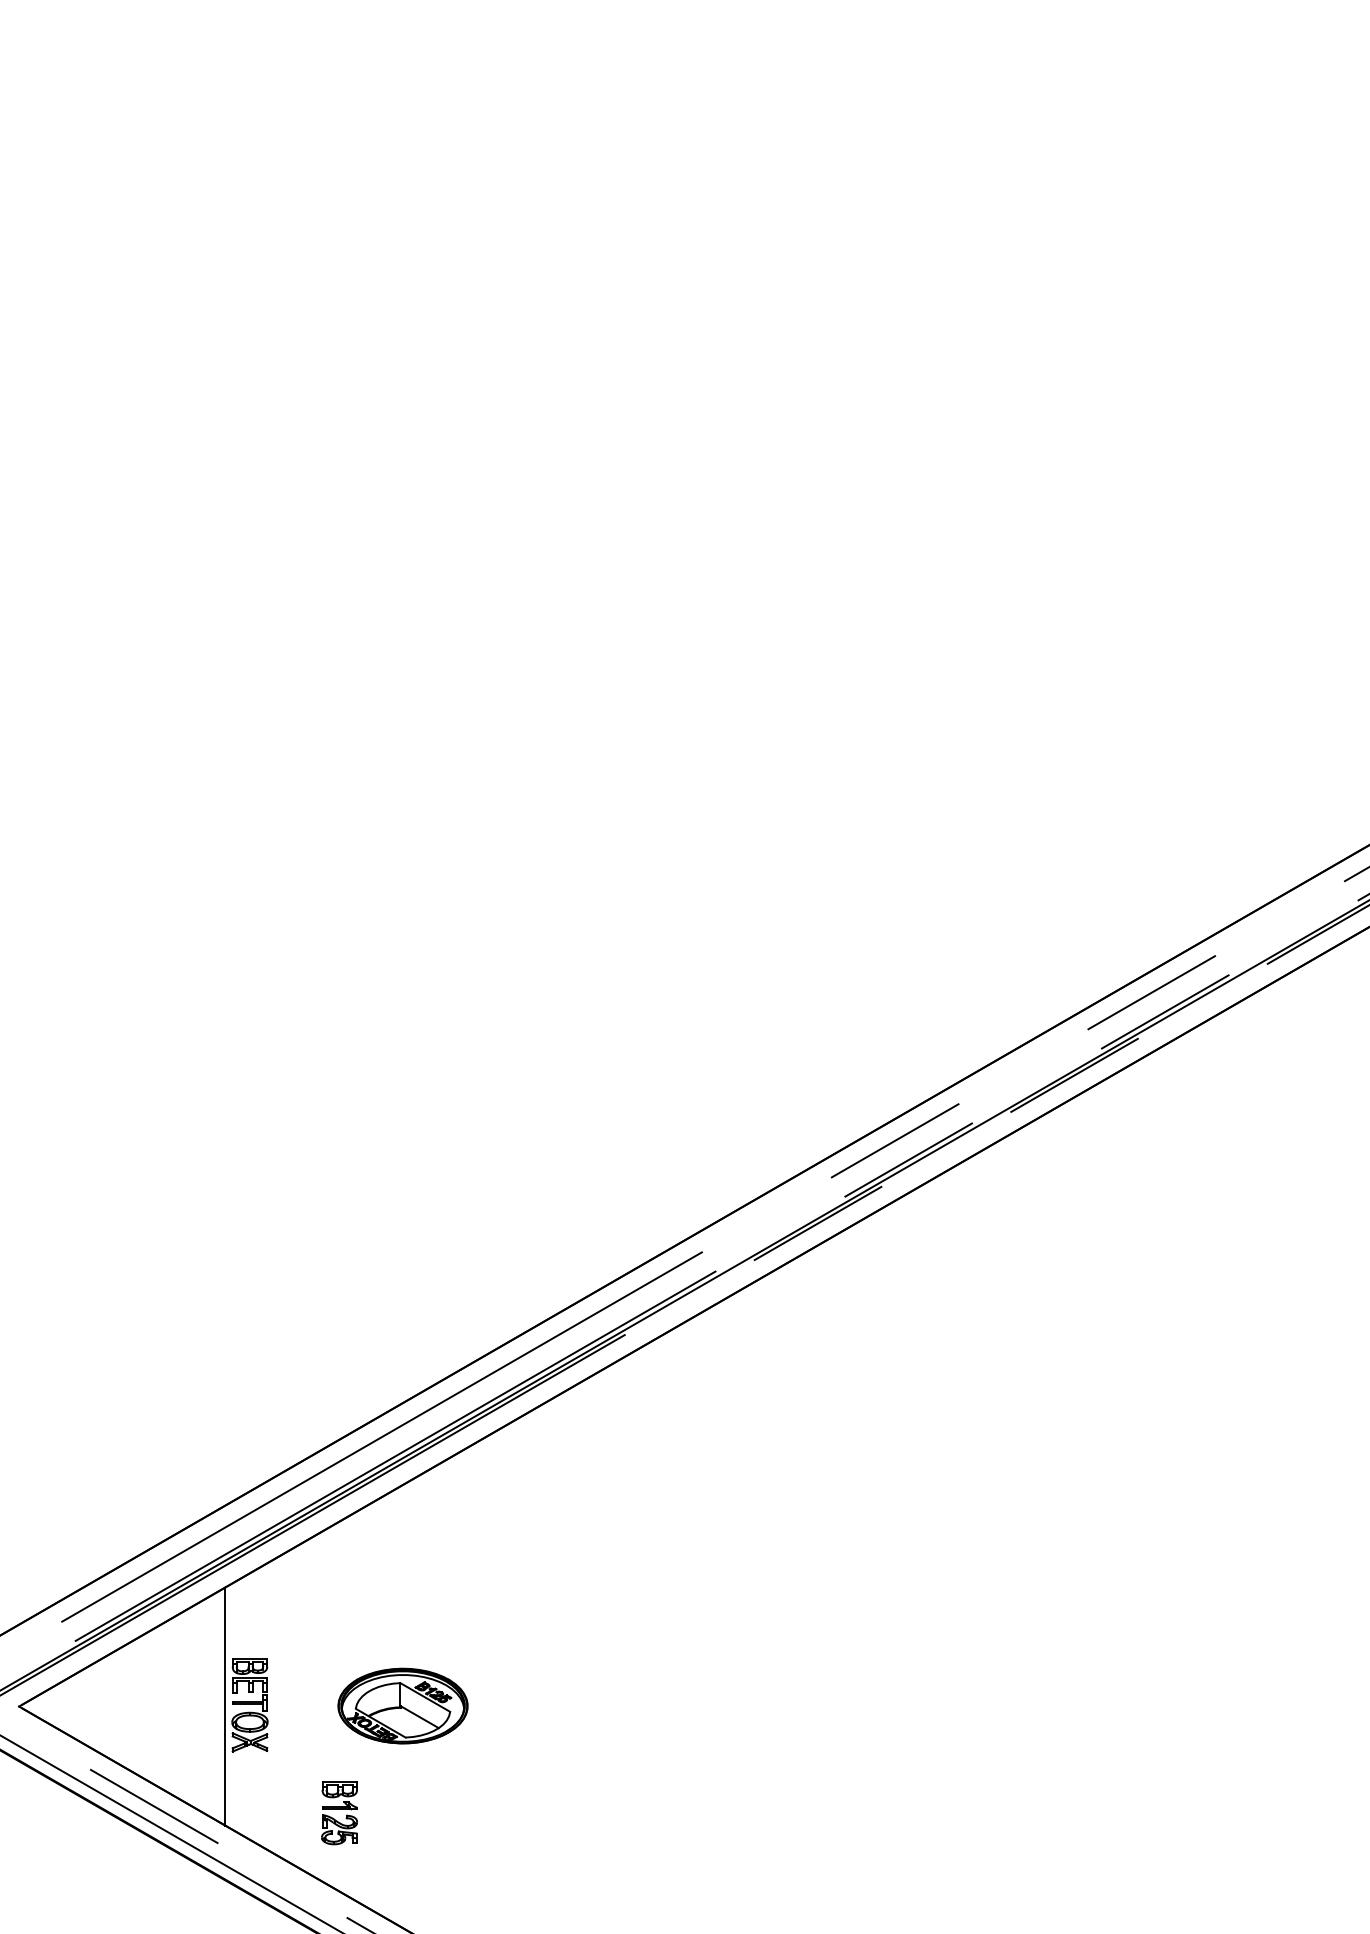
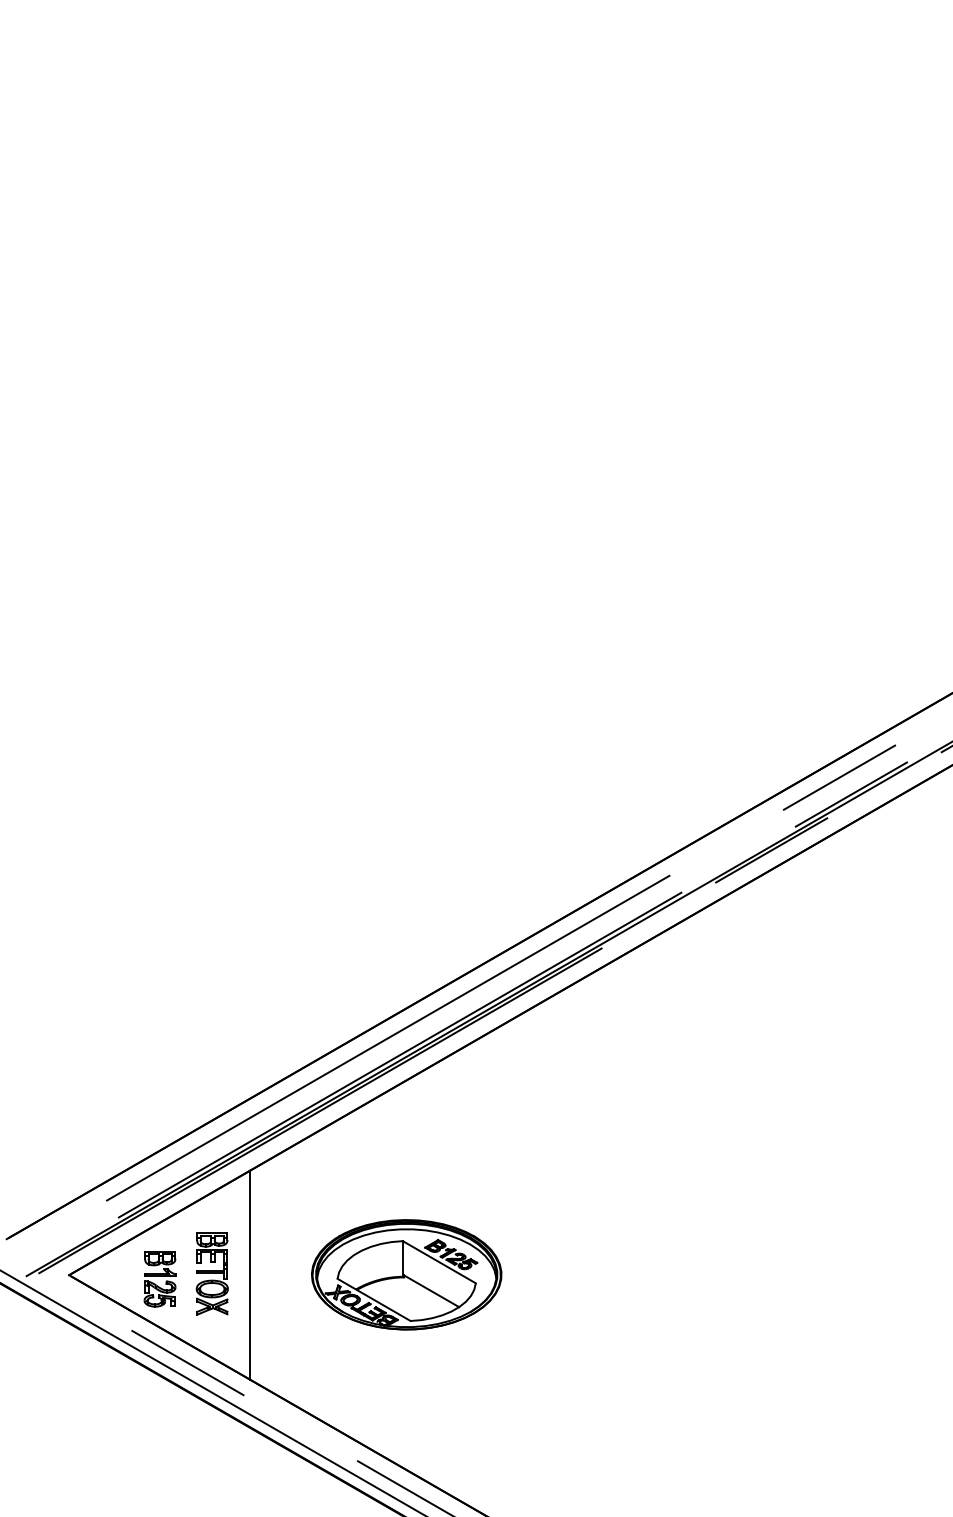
part: (249, 1705) -> (211, 1274), moved
part: (402, 1705) -> (406, 1274), size x1.67
part: (339, 1813) -> (160, 1279), moved

